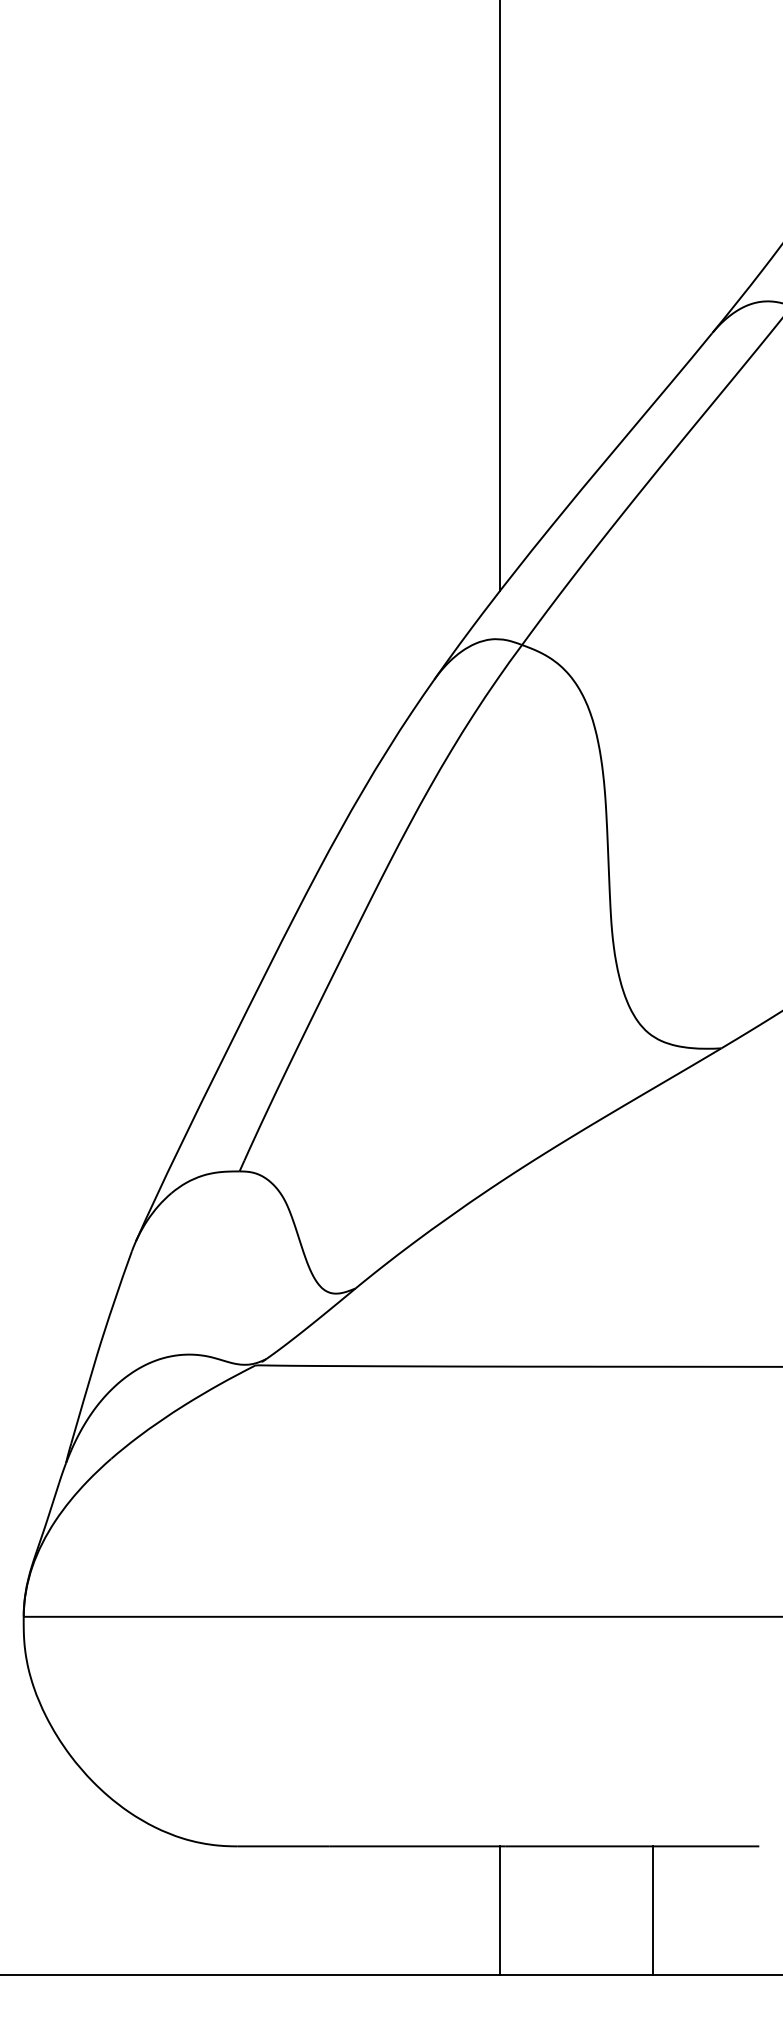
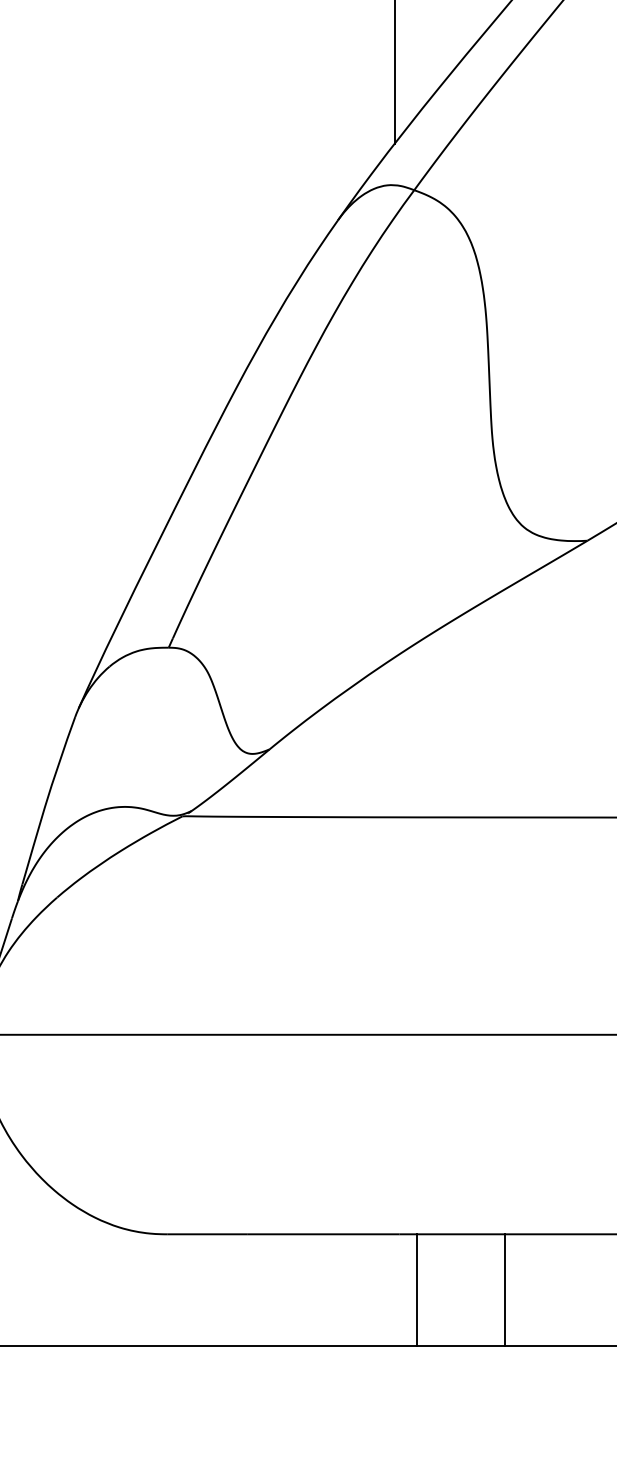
line: (499, 1910) -> (417, 1290), moved
line: (653, 1910) -> (505, 1290), moved

